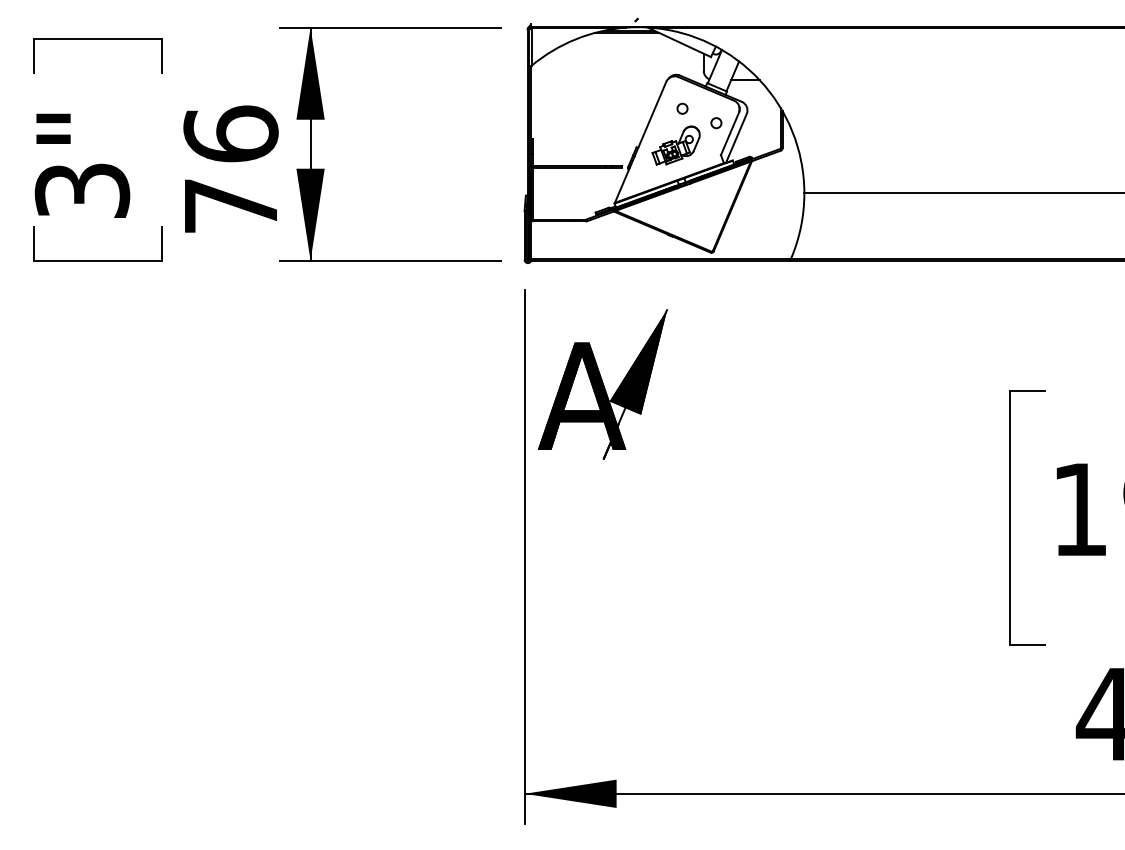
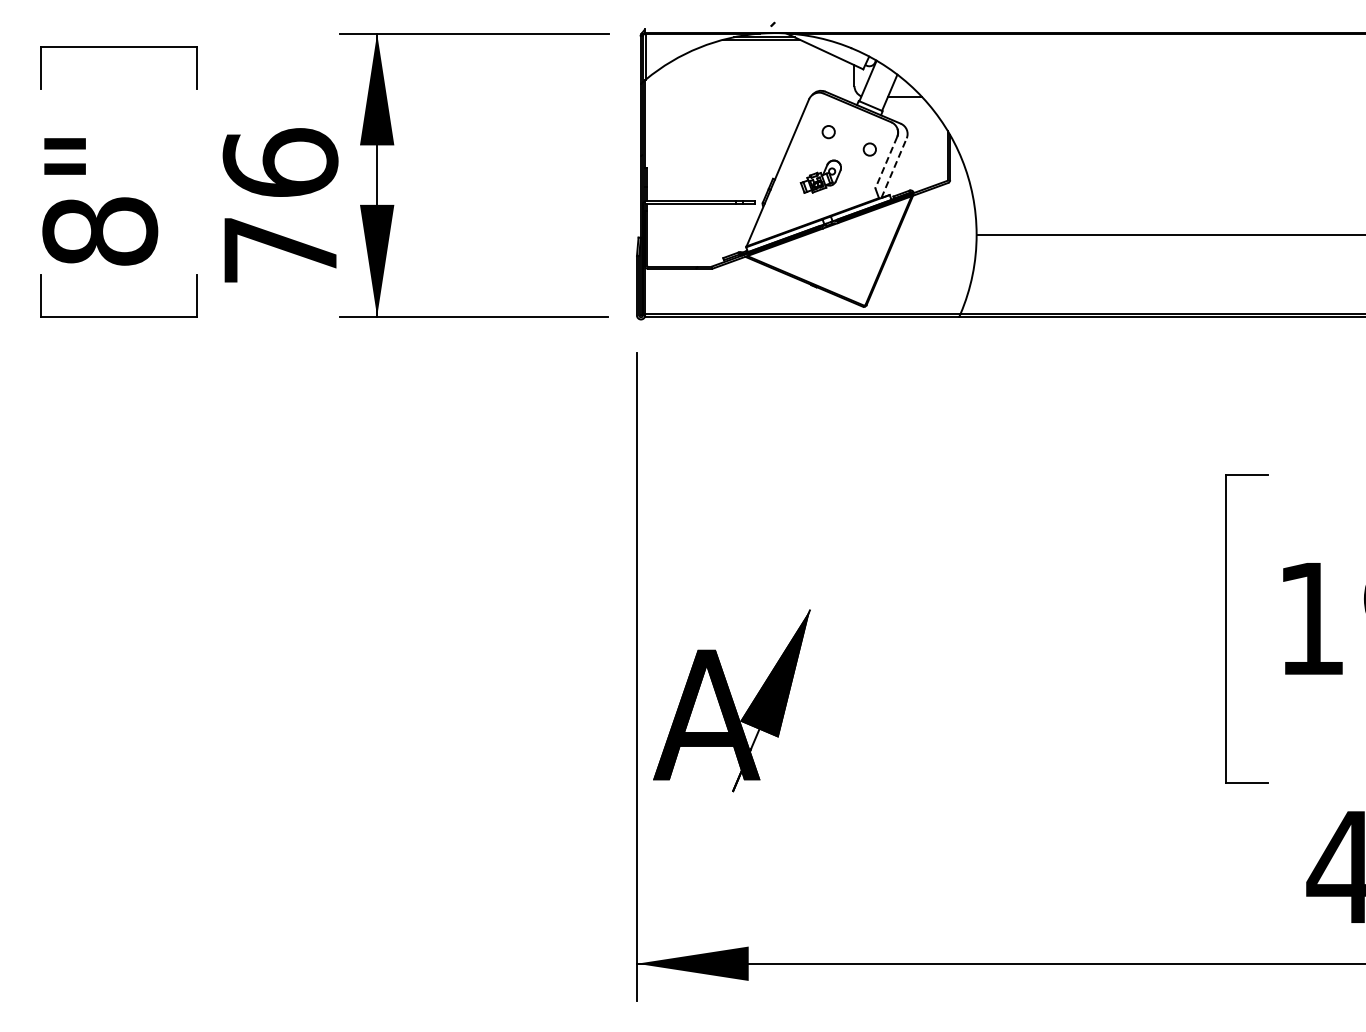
line: (730, 133) -> (886, 162), solid -> dashed
line: (736, 137) -> (894, 167), solid -> dashed
part: (675, 145) -> (820, 176), size x0.7
text: (82, 190) -> (100, 231), 3" -> 8"
part: (602, 384) -> (731, 700), moved

